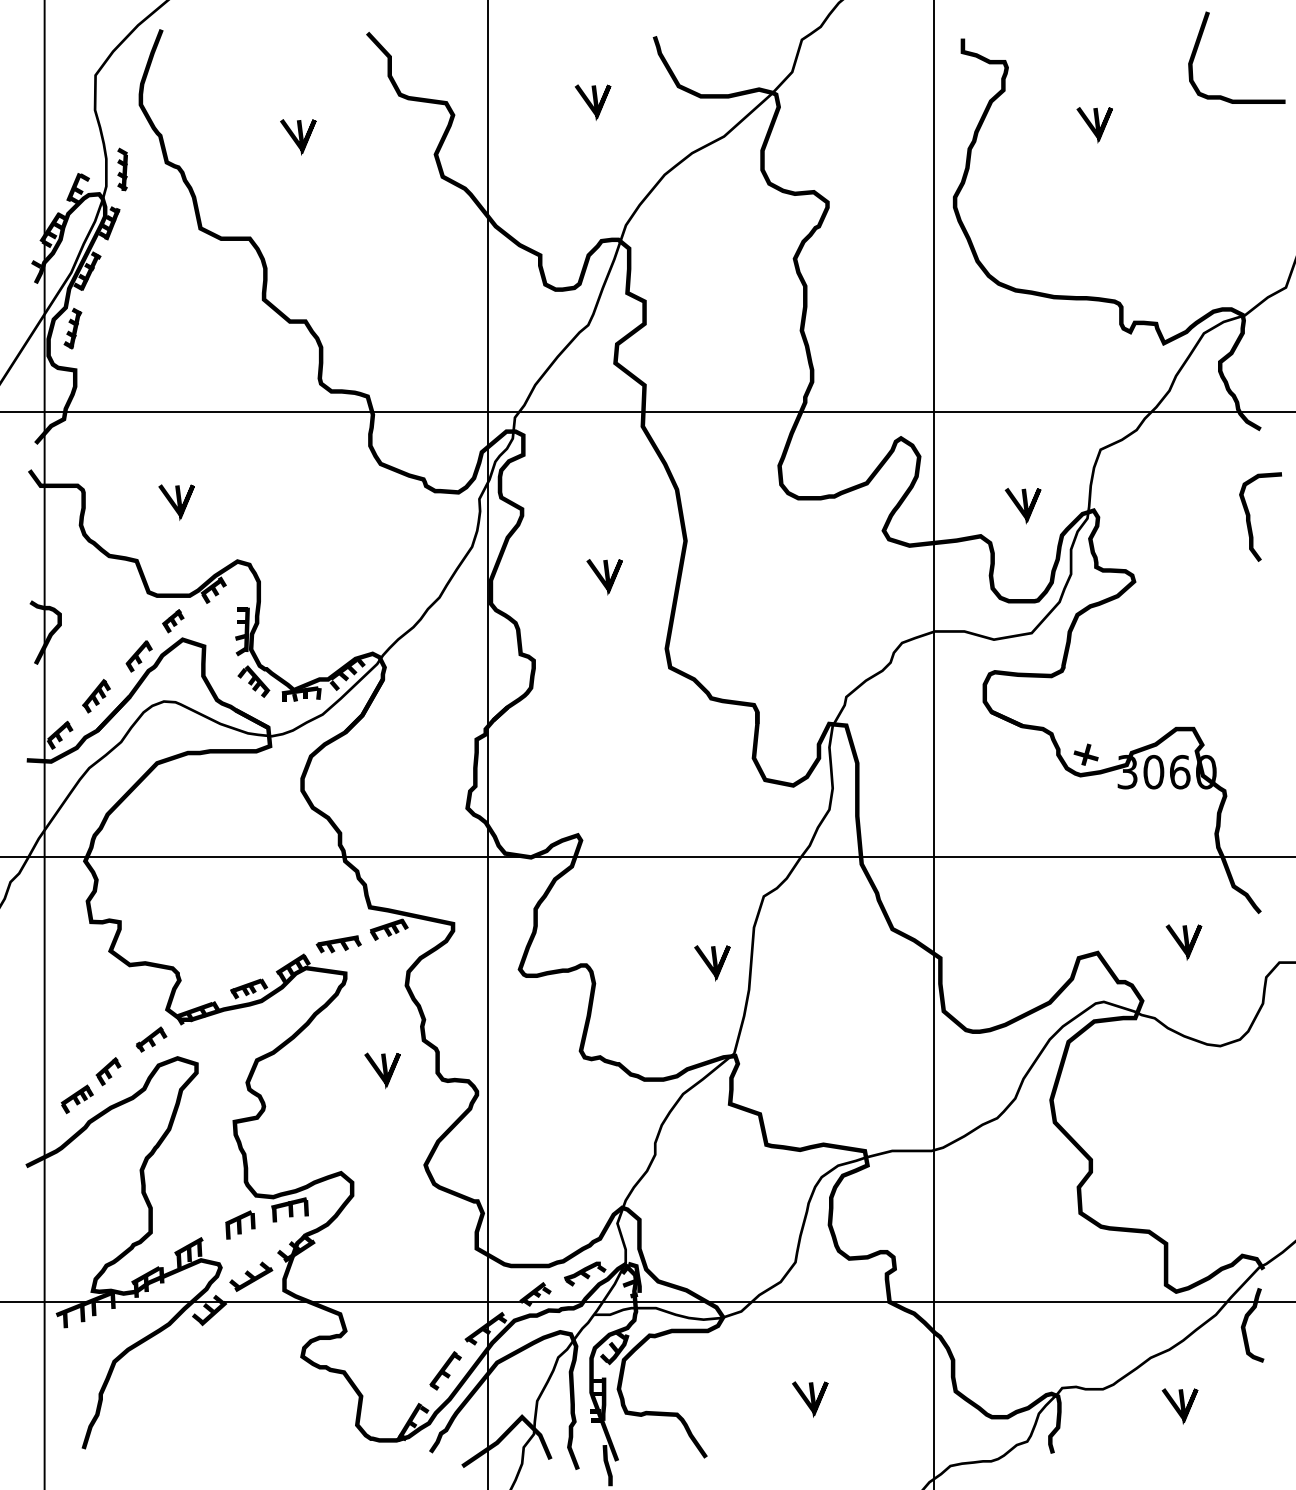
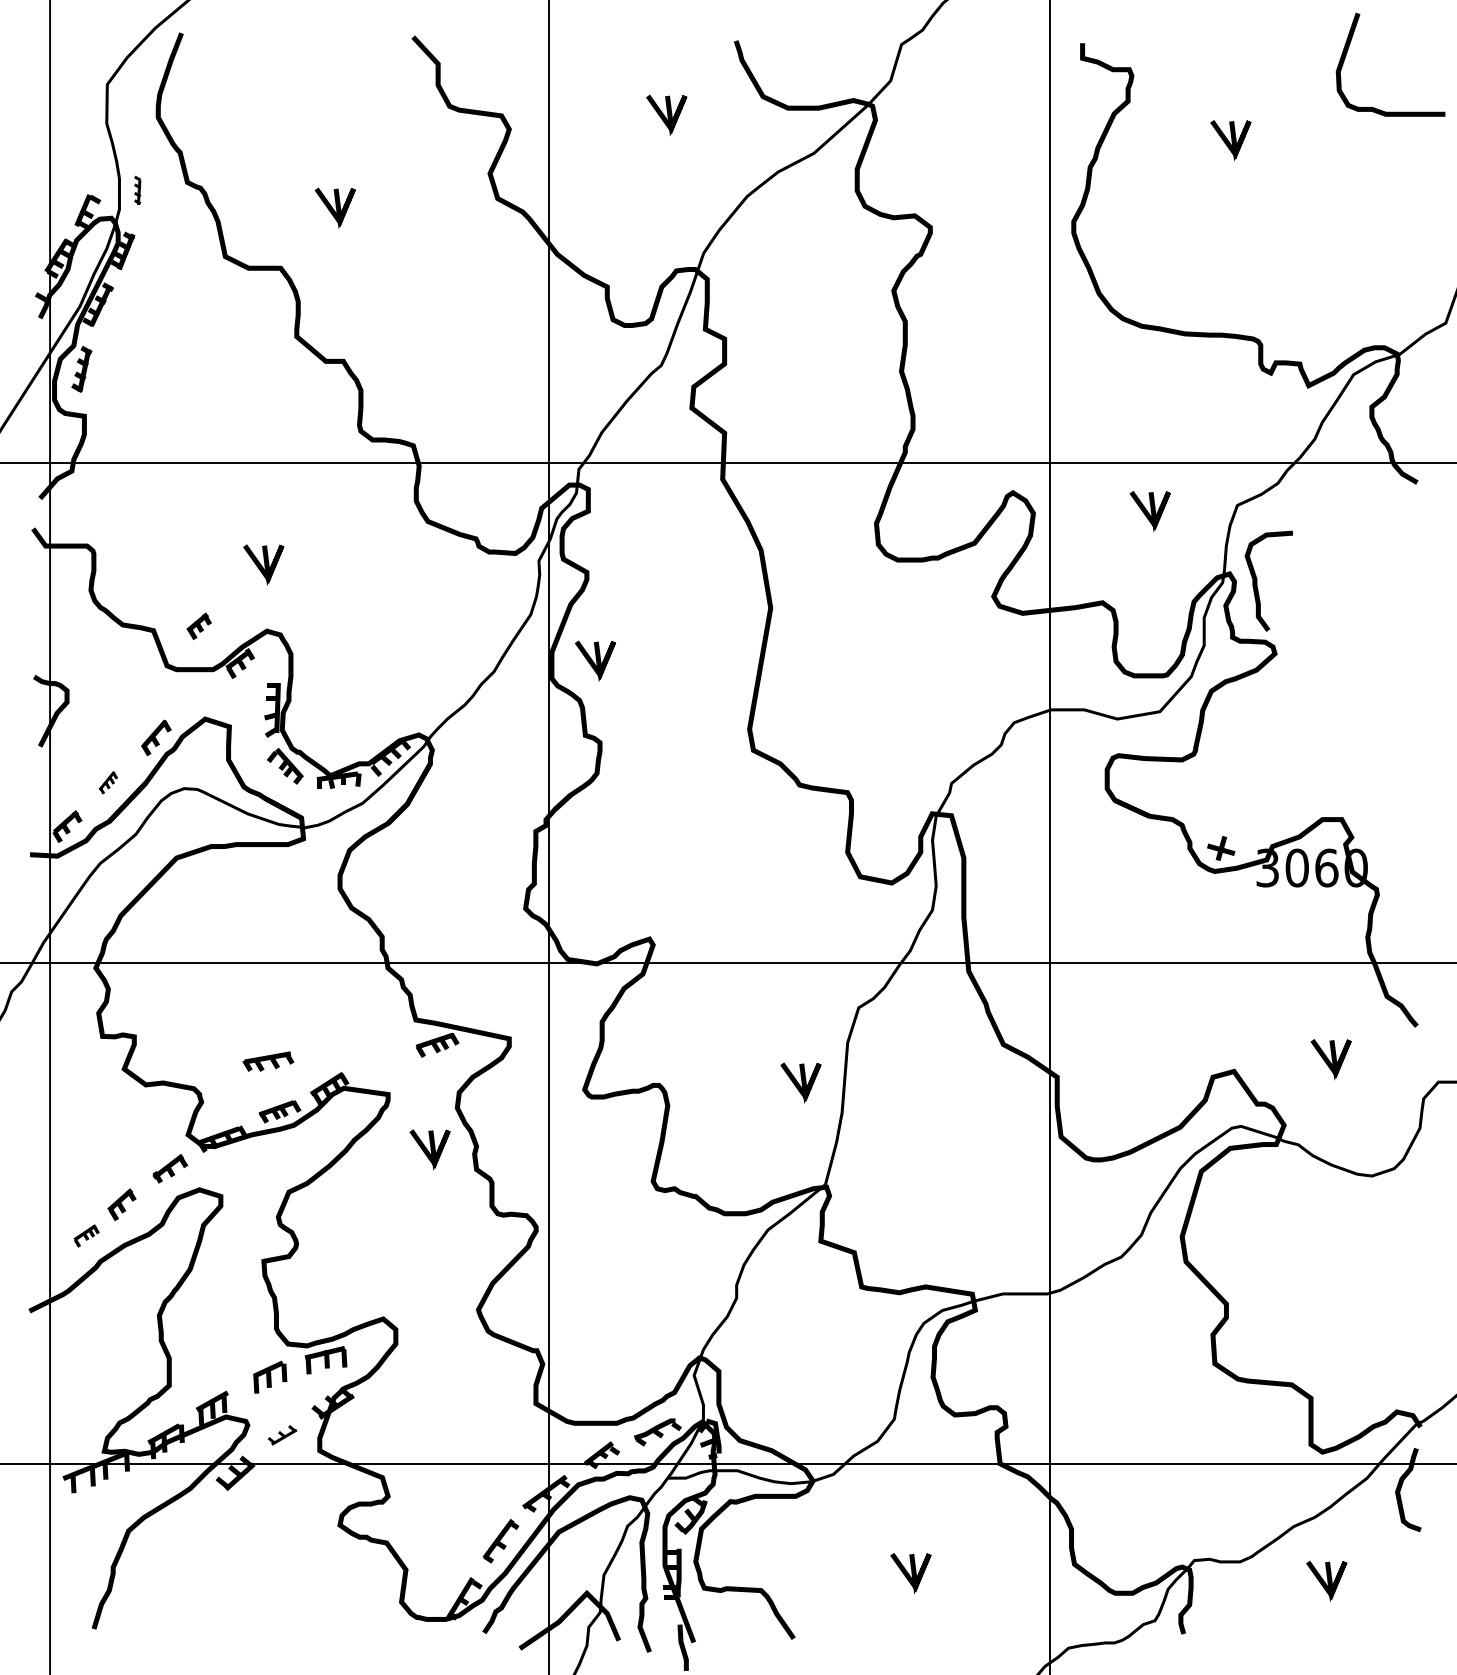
line: (298, 136) -> (335, 207), moved
part: (122, 169) -> (137, 190), size x0.6
line: (177, 502) -> (264, 564), moved
line: (1021, 506) -> (1148, 511), moved
curve: (1250, 516) -> (1257, 580), moved
line: (603, 577) -> (594, 661), moved
part: (173, 621) -> (199, 626), moved
part: (96, 696) -> (108, 782), size x0.6
part: (338, 944) -> (268, 1061), moved
line: (383, 1070) -> (431, 1149), moved
part: (76, 1099) -> (85, 1236), size x0.7
part: (251, 1276) -> (282, 1435), size x0.6

